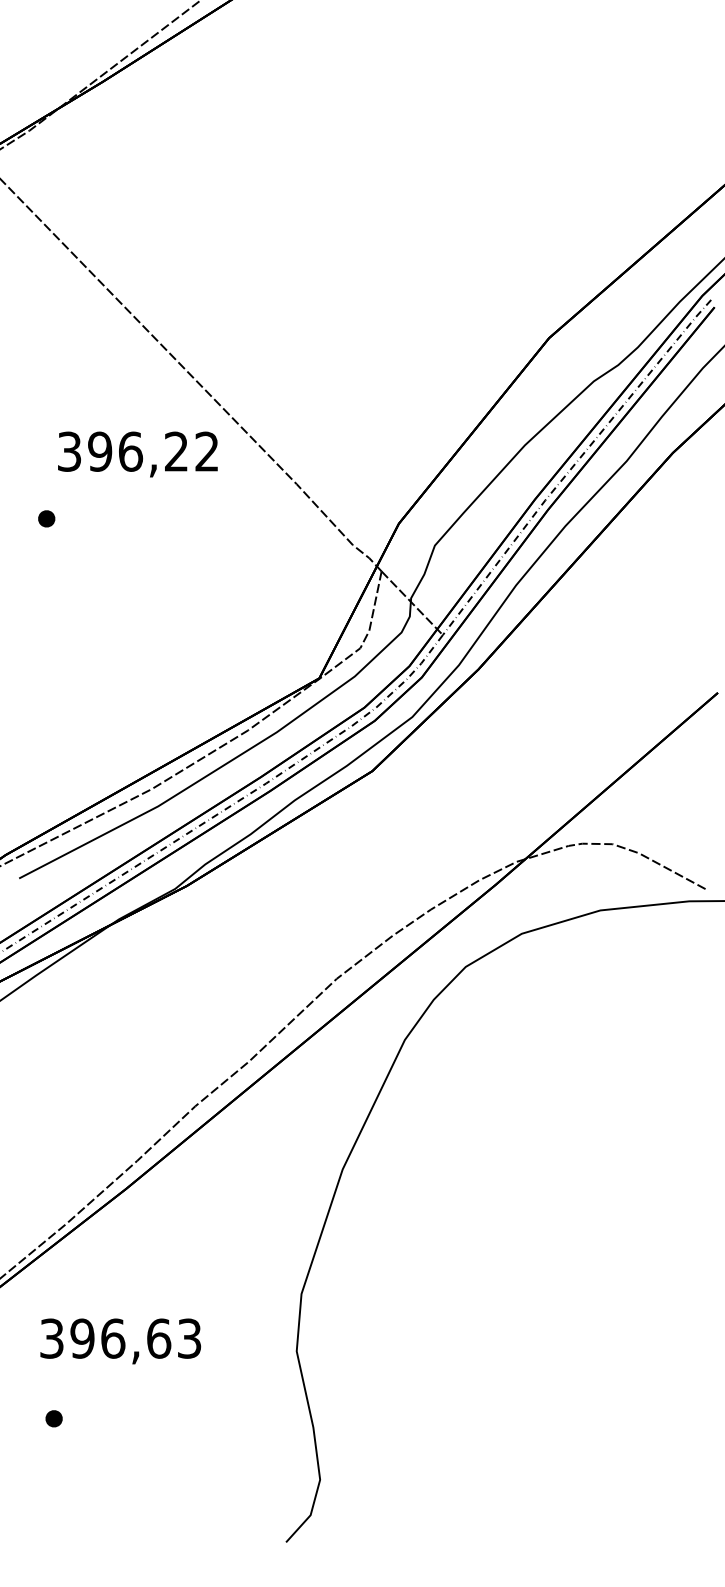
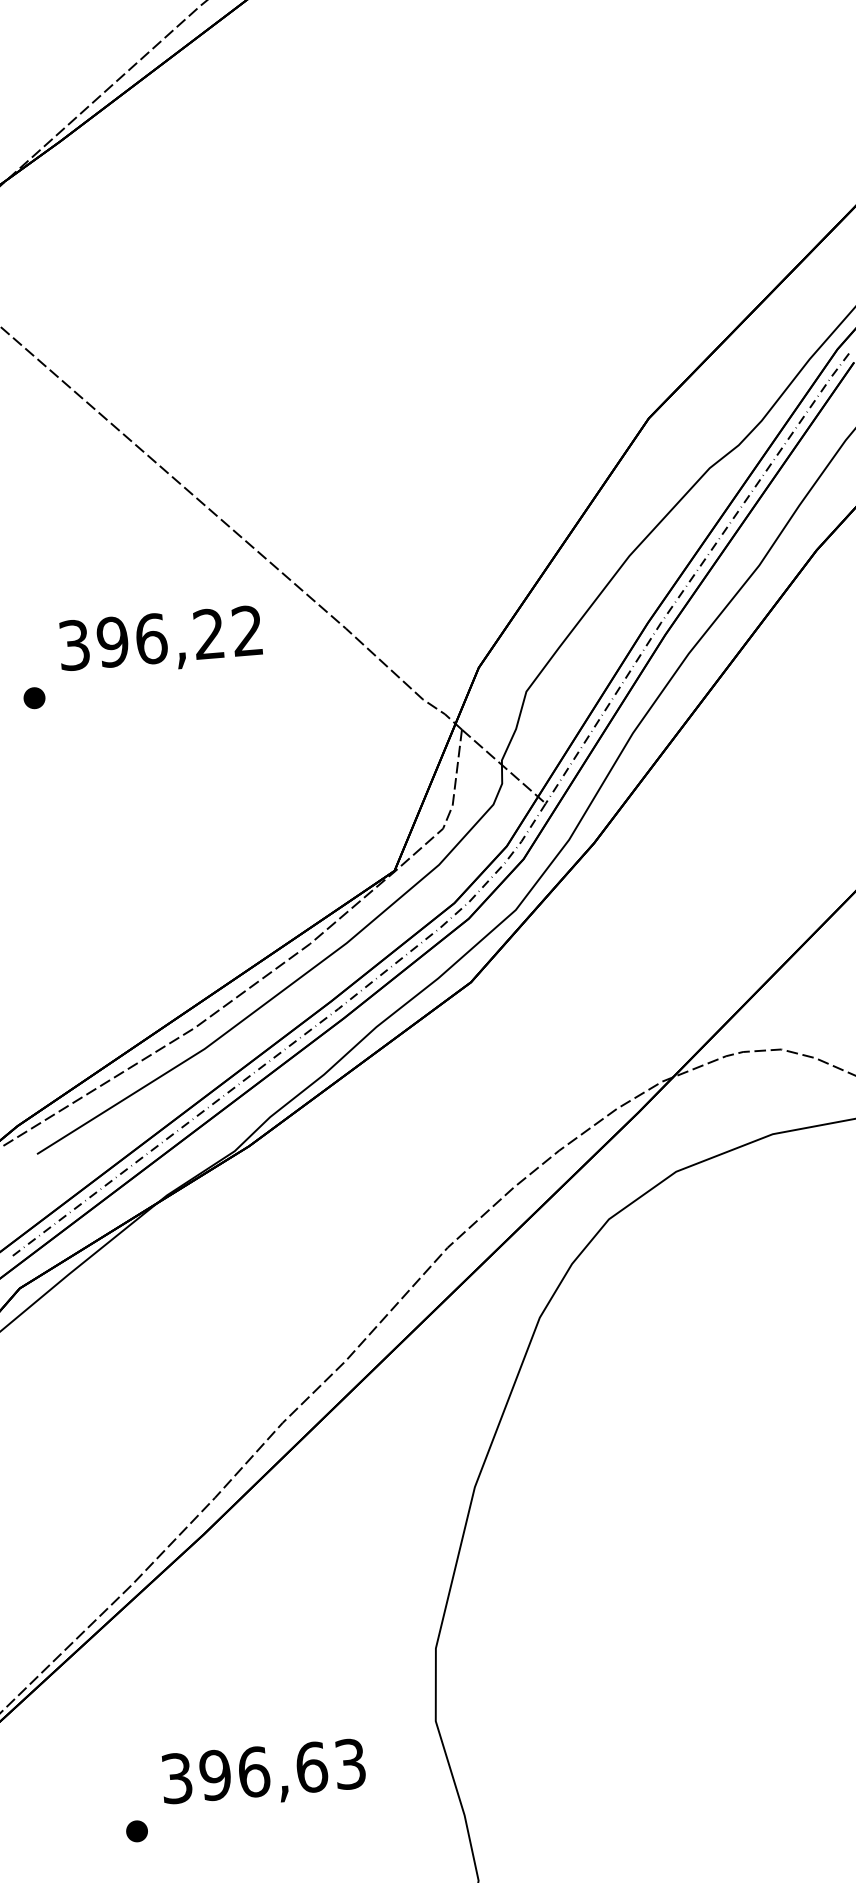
text: (137, 454) -> (160, 641), moved
text: (120, 1341) -> (263, 1774), moved

